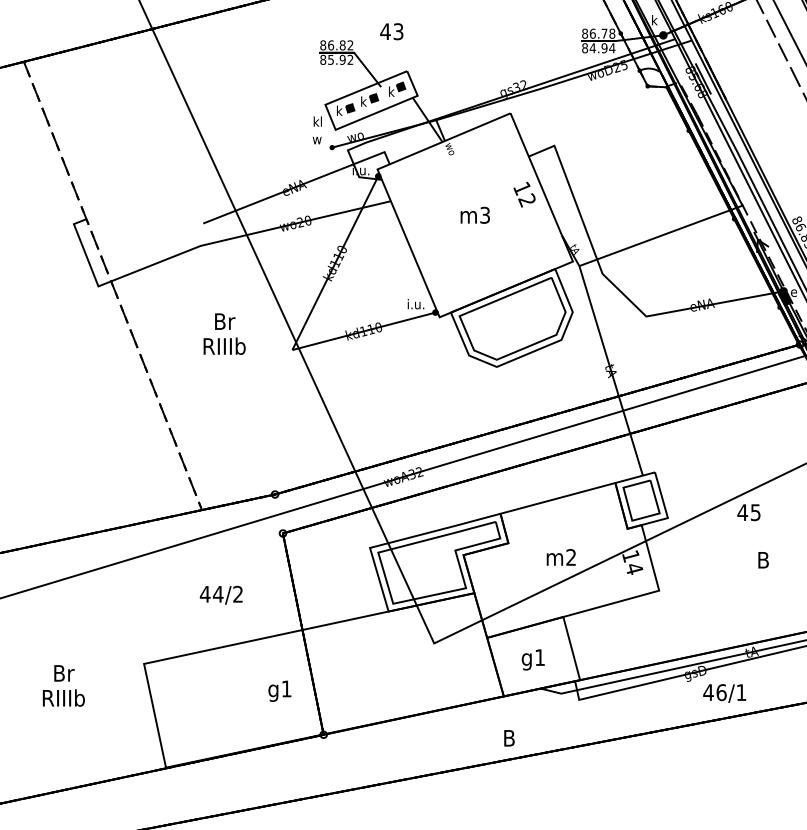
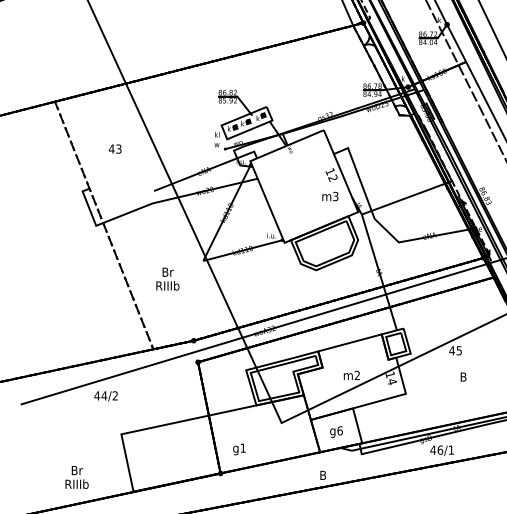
text: (390, 30) -> (114, 148), moved
text: (475, 215) -> (330, 196), moved
text: (223, 332) -> (167, 278), moved
text: (220, 595) -> (105, 396), moved
text: (538, 656) -> (339, 430), g1 -> g6
text: (62, 685) -> (76, 477), moved
text: (280, 691) -> (239, 449), moved

